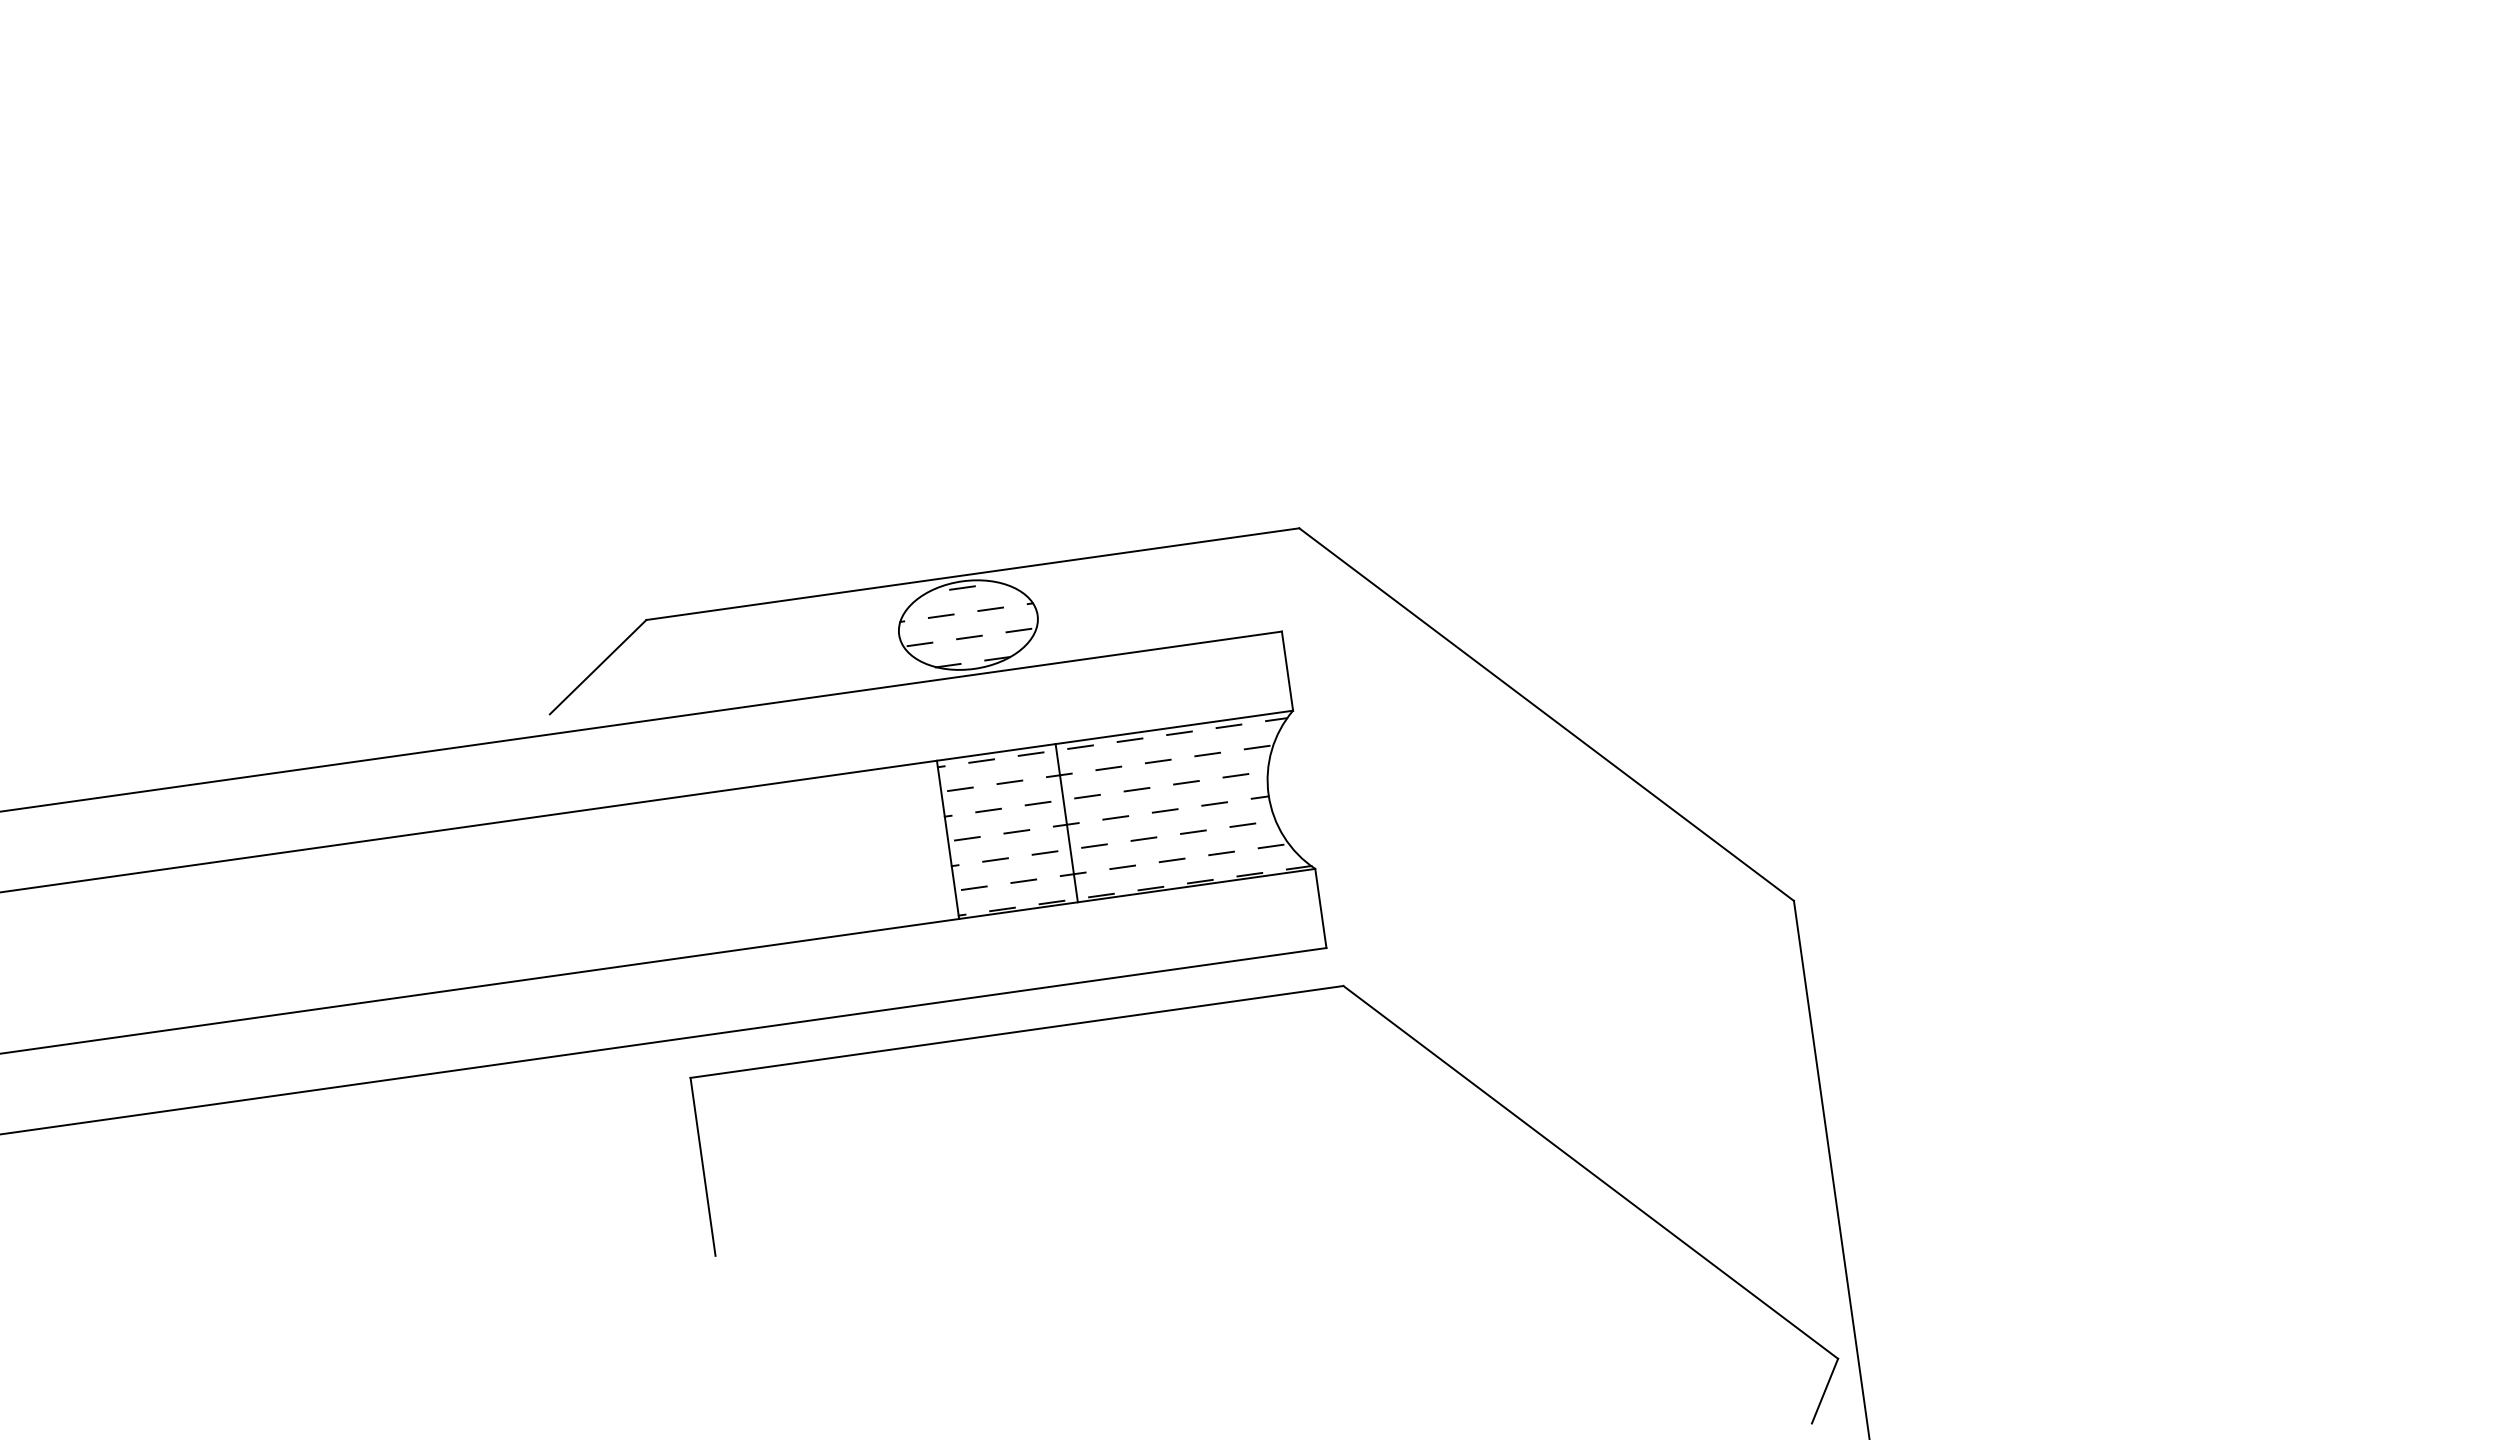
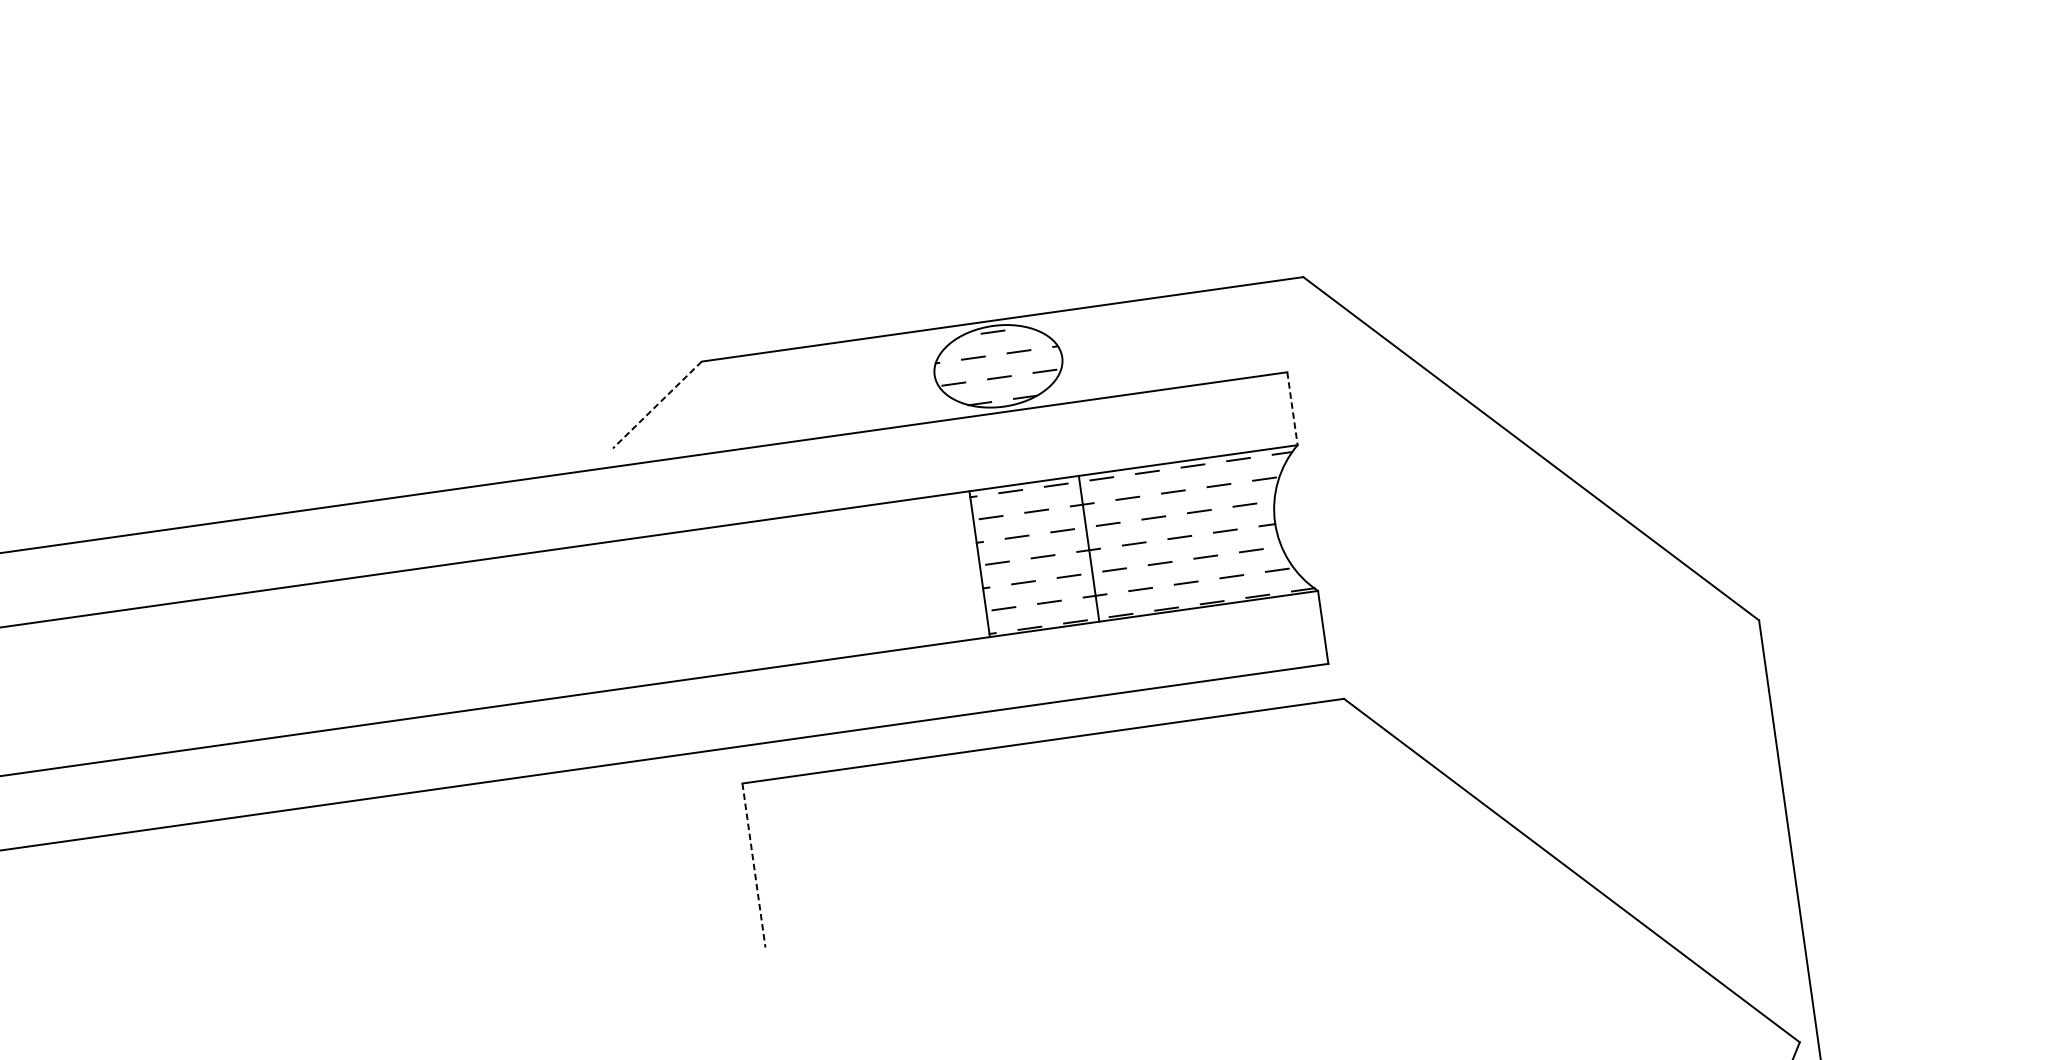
line: (597, 667) -> (656, 405), solid -> dashed
line: (1287, 671) -> (1292, 409), solid -> dashed
line: (703, 1166) -> (754, 865), solid -> dashed

